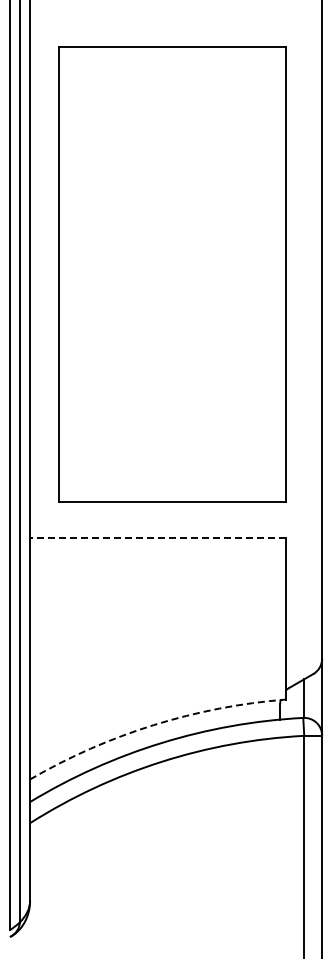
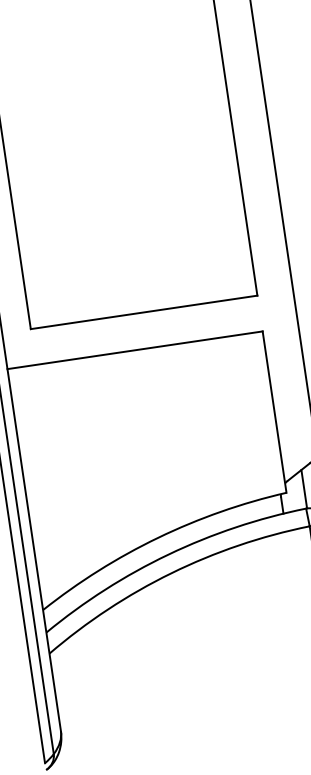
line: (157, 537) -> (134, 350), dashed -> solid
arc: (153, 725) -> (158, 538), dashed -> solid

